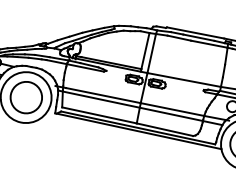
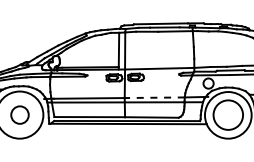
circle: (25, 96) -> (19, 114), size x0.6
line: (172, 109) -> (154, 97), solid -> dashed

